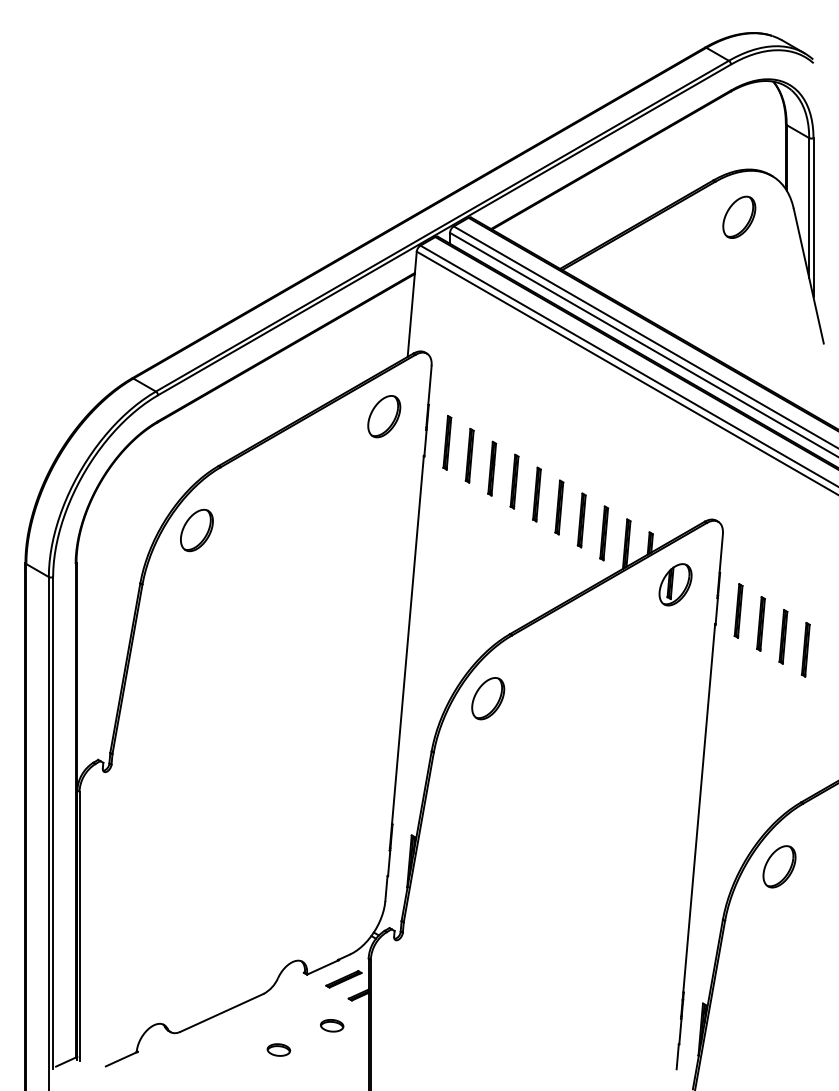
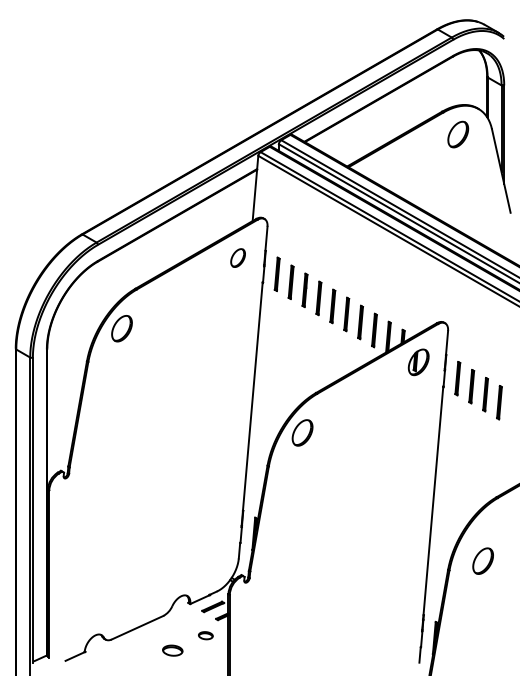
part: (383, 415) -> (237, 257), size x0.7
part: (778, 865) -> (482, 560), moved
part: (278, 1049) -> (172, 650), size x1.4

